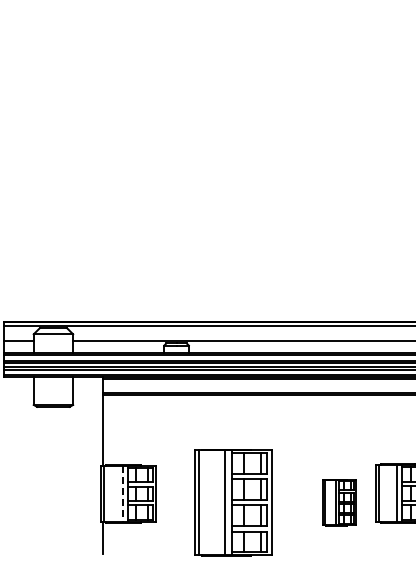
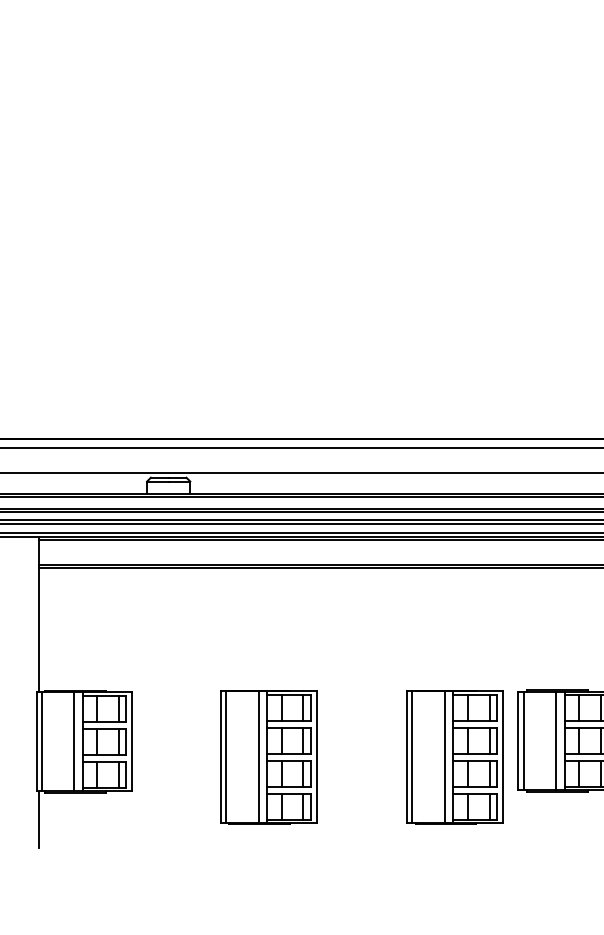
line: (122, 494) -> (73, 742), dashed -> solid
part: (233, 502) -> (268, 756), size x0.71
part: (339, 502) -> (454, 756), size x1.67

